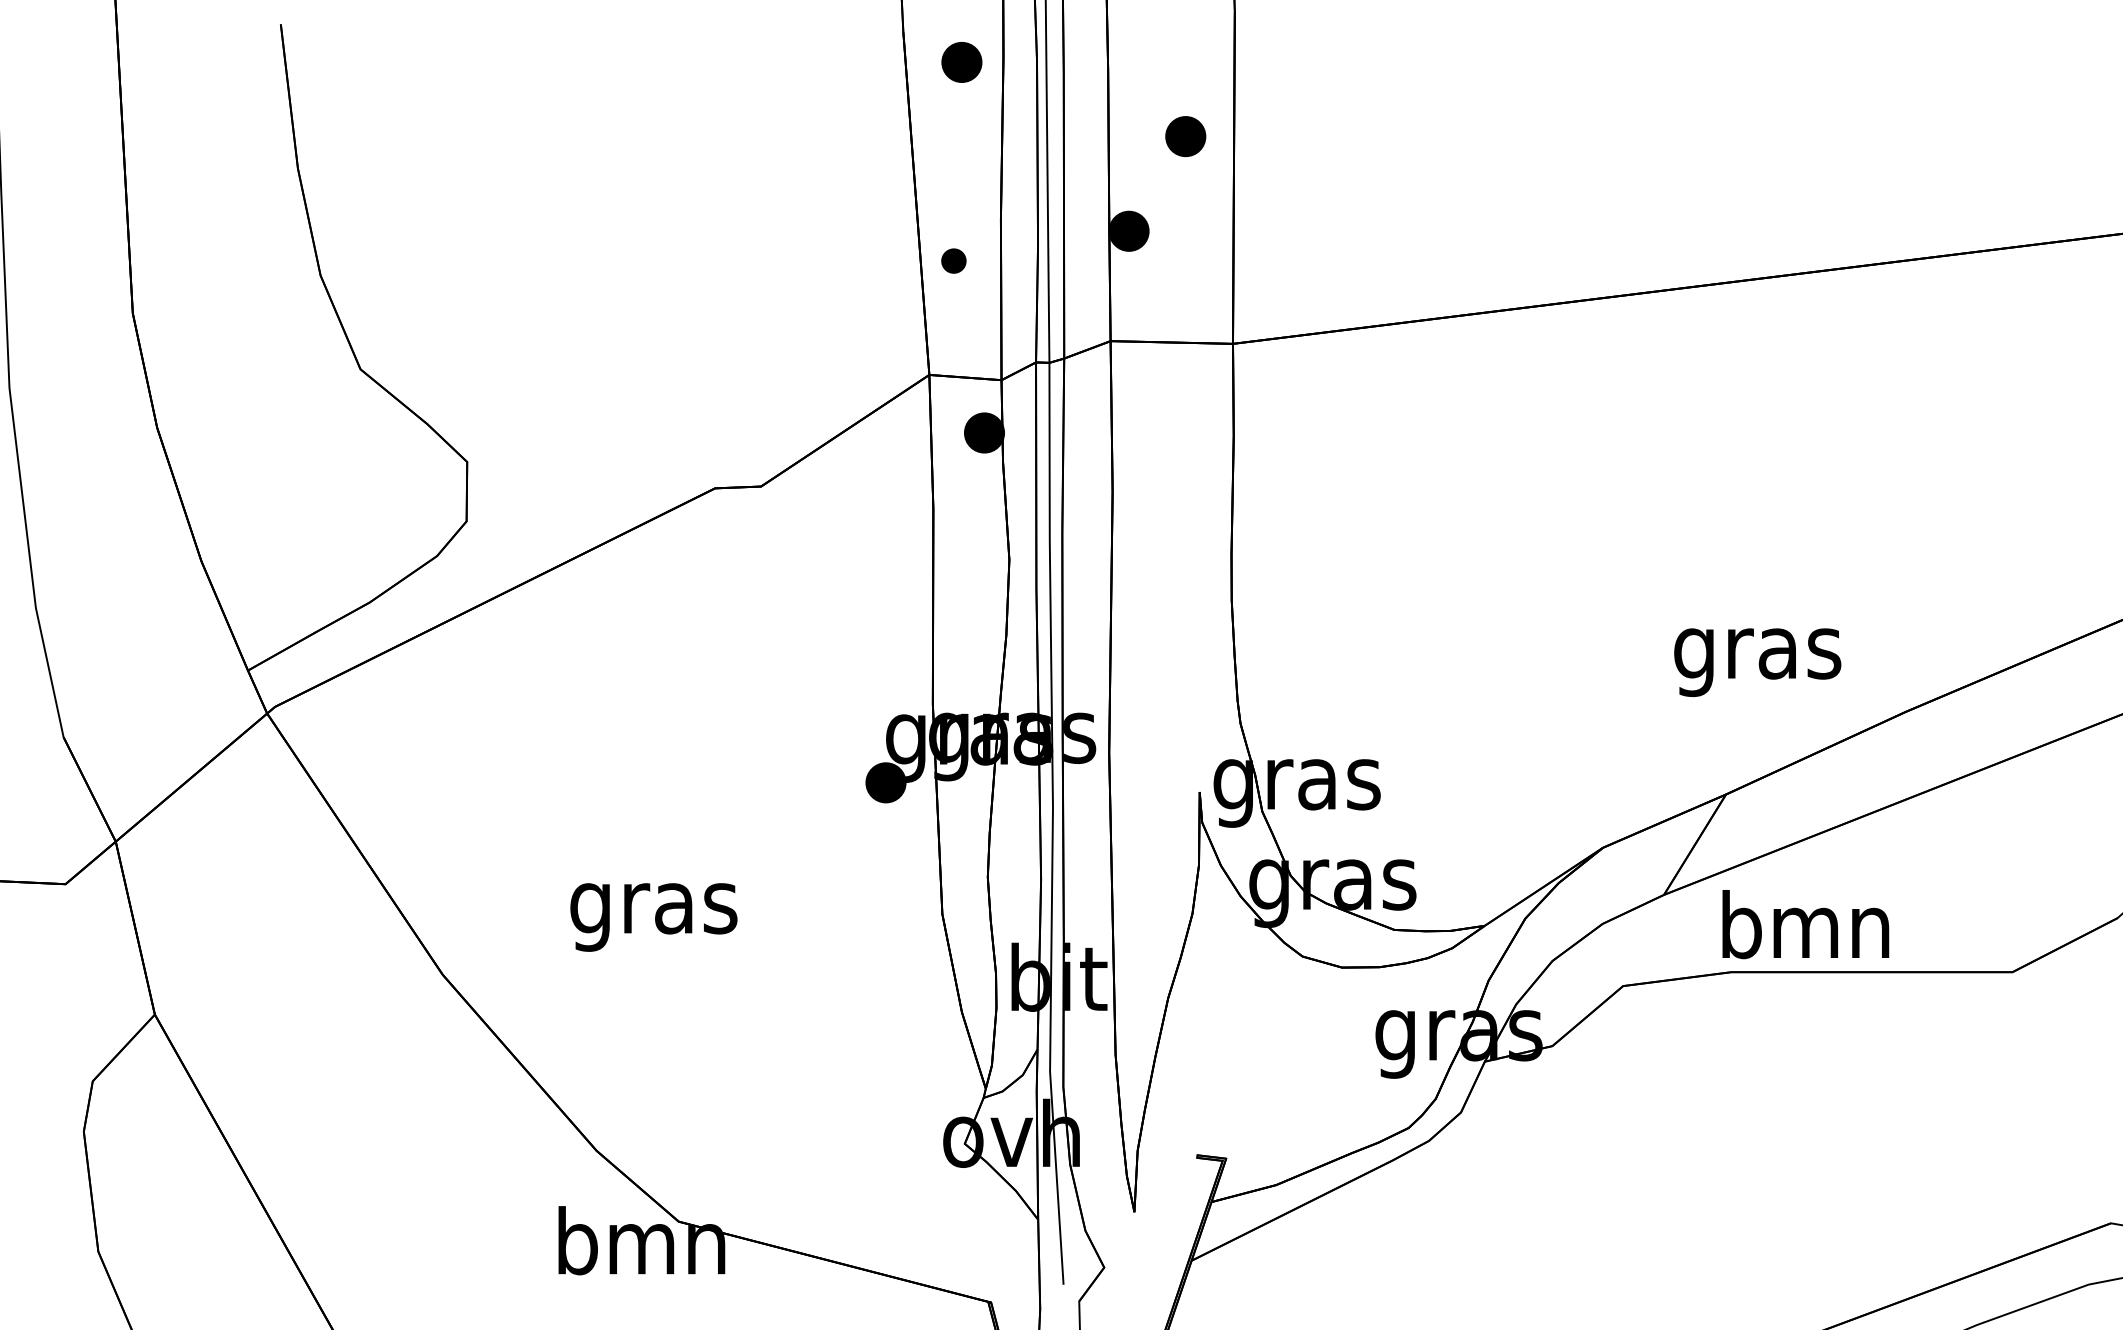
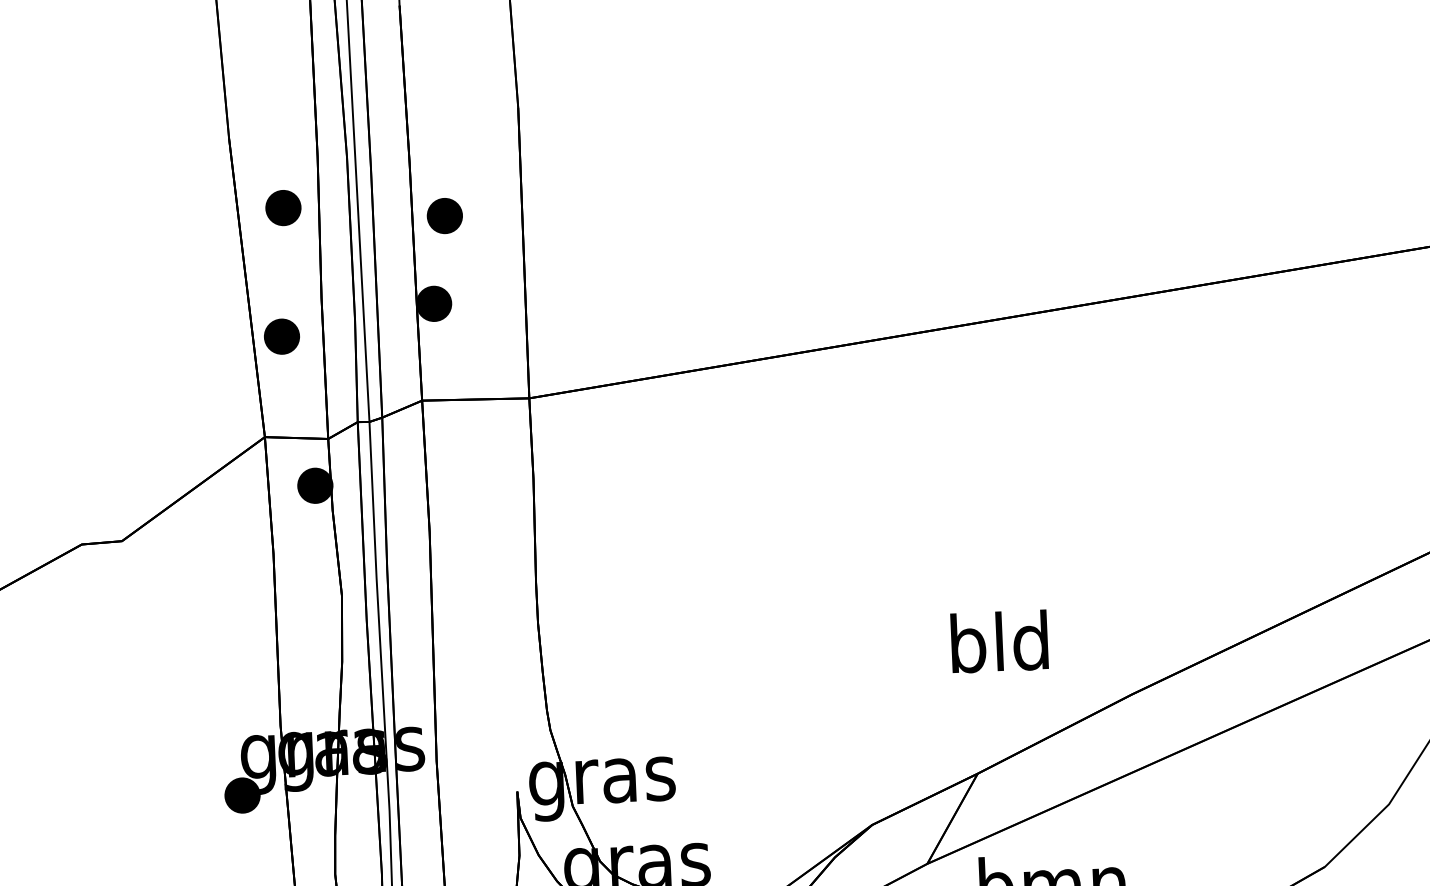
part: (961, 62) -> (283, 208), moved
part: (1185, 136) -> (444, 215), moved
part: (953, 260) -> (281, 336), size x1.67
text: (1757, 653) -> (999, 649), gras -> bld

